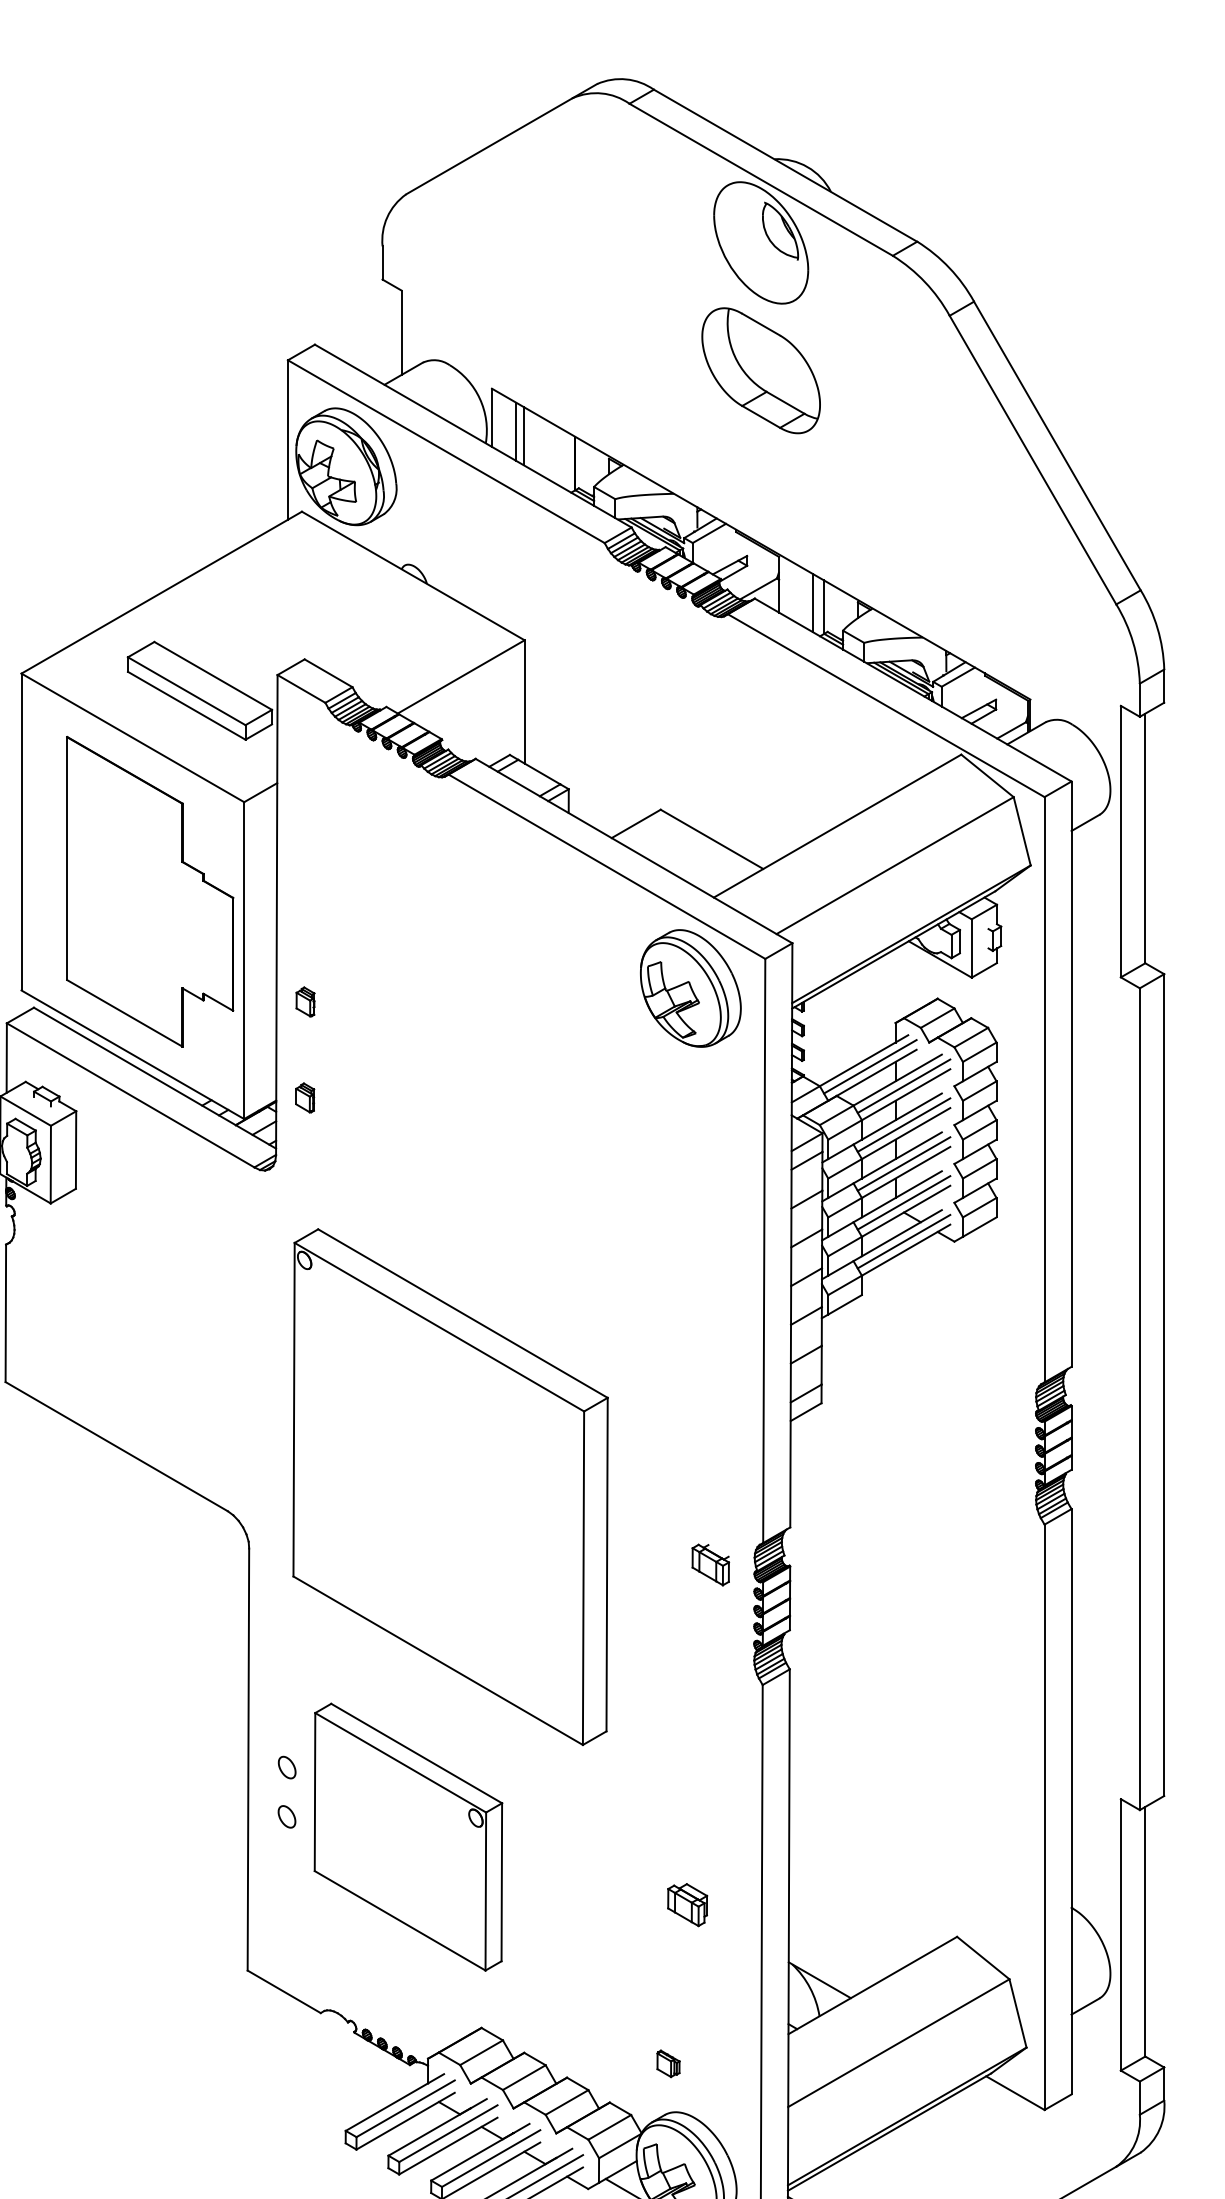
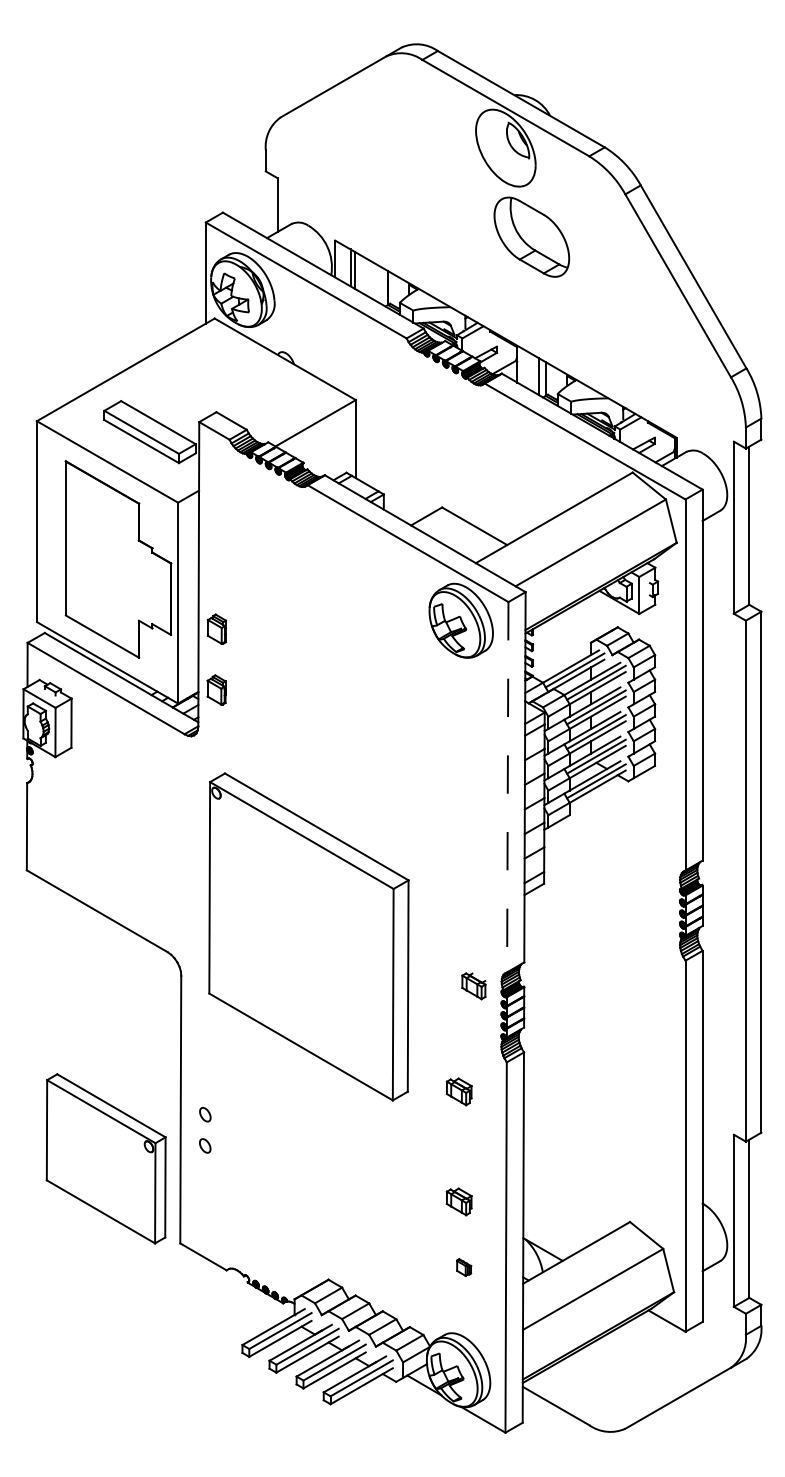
part: (760, 369) -> (531, 236), moved
part: (304, 1002) -> (216, 629), size x1.6
part: (304, 1098) -> (216, 690), size x1.6
line: (763, 1251) -> (507, 787), solid -> dashed
part: (686, 1730) -> (458, 1091), added
part: (407, 1836) -> (105, 1158), moved
part: (669, 2063) -> (464, 1267), moved

